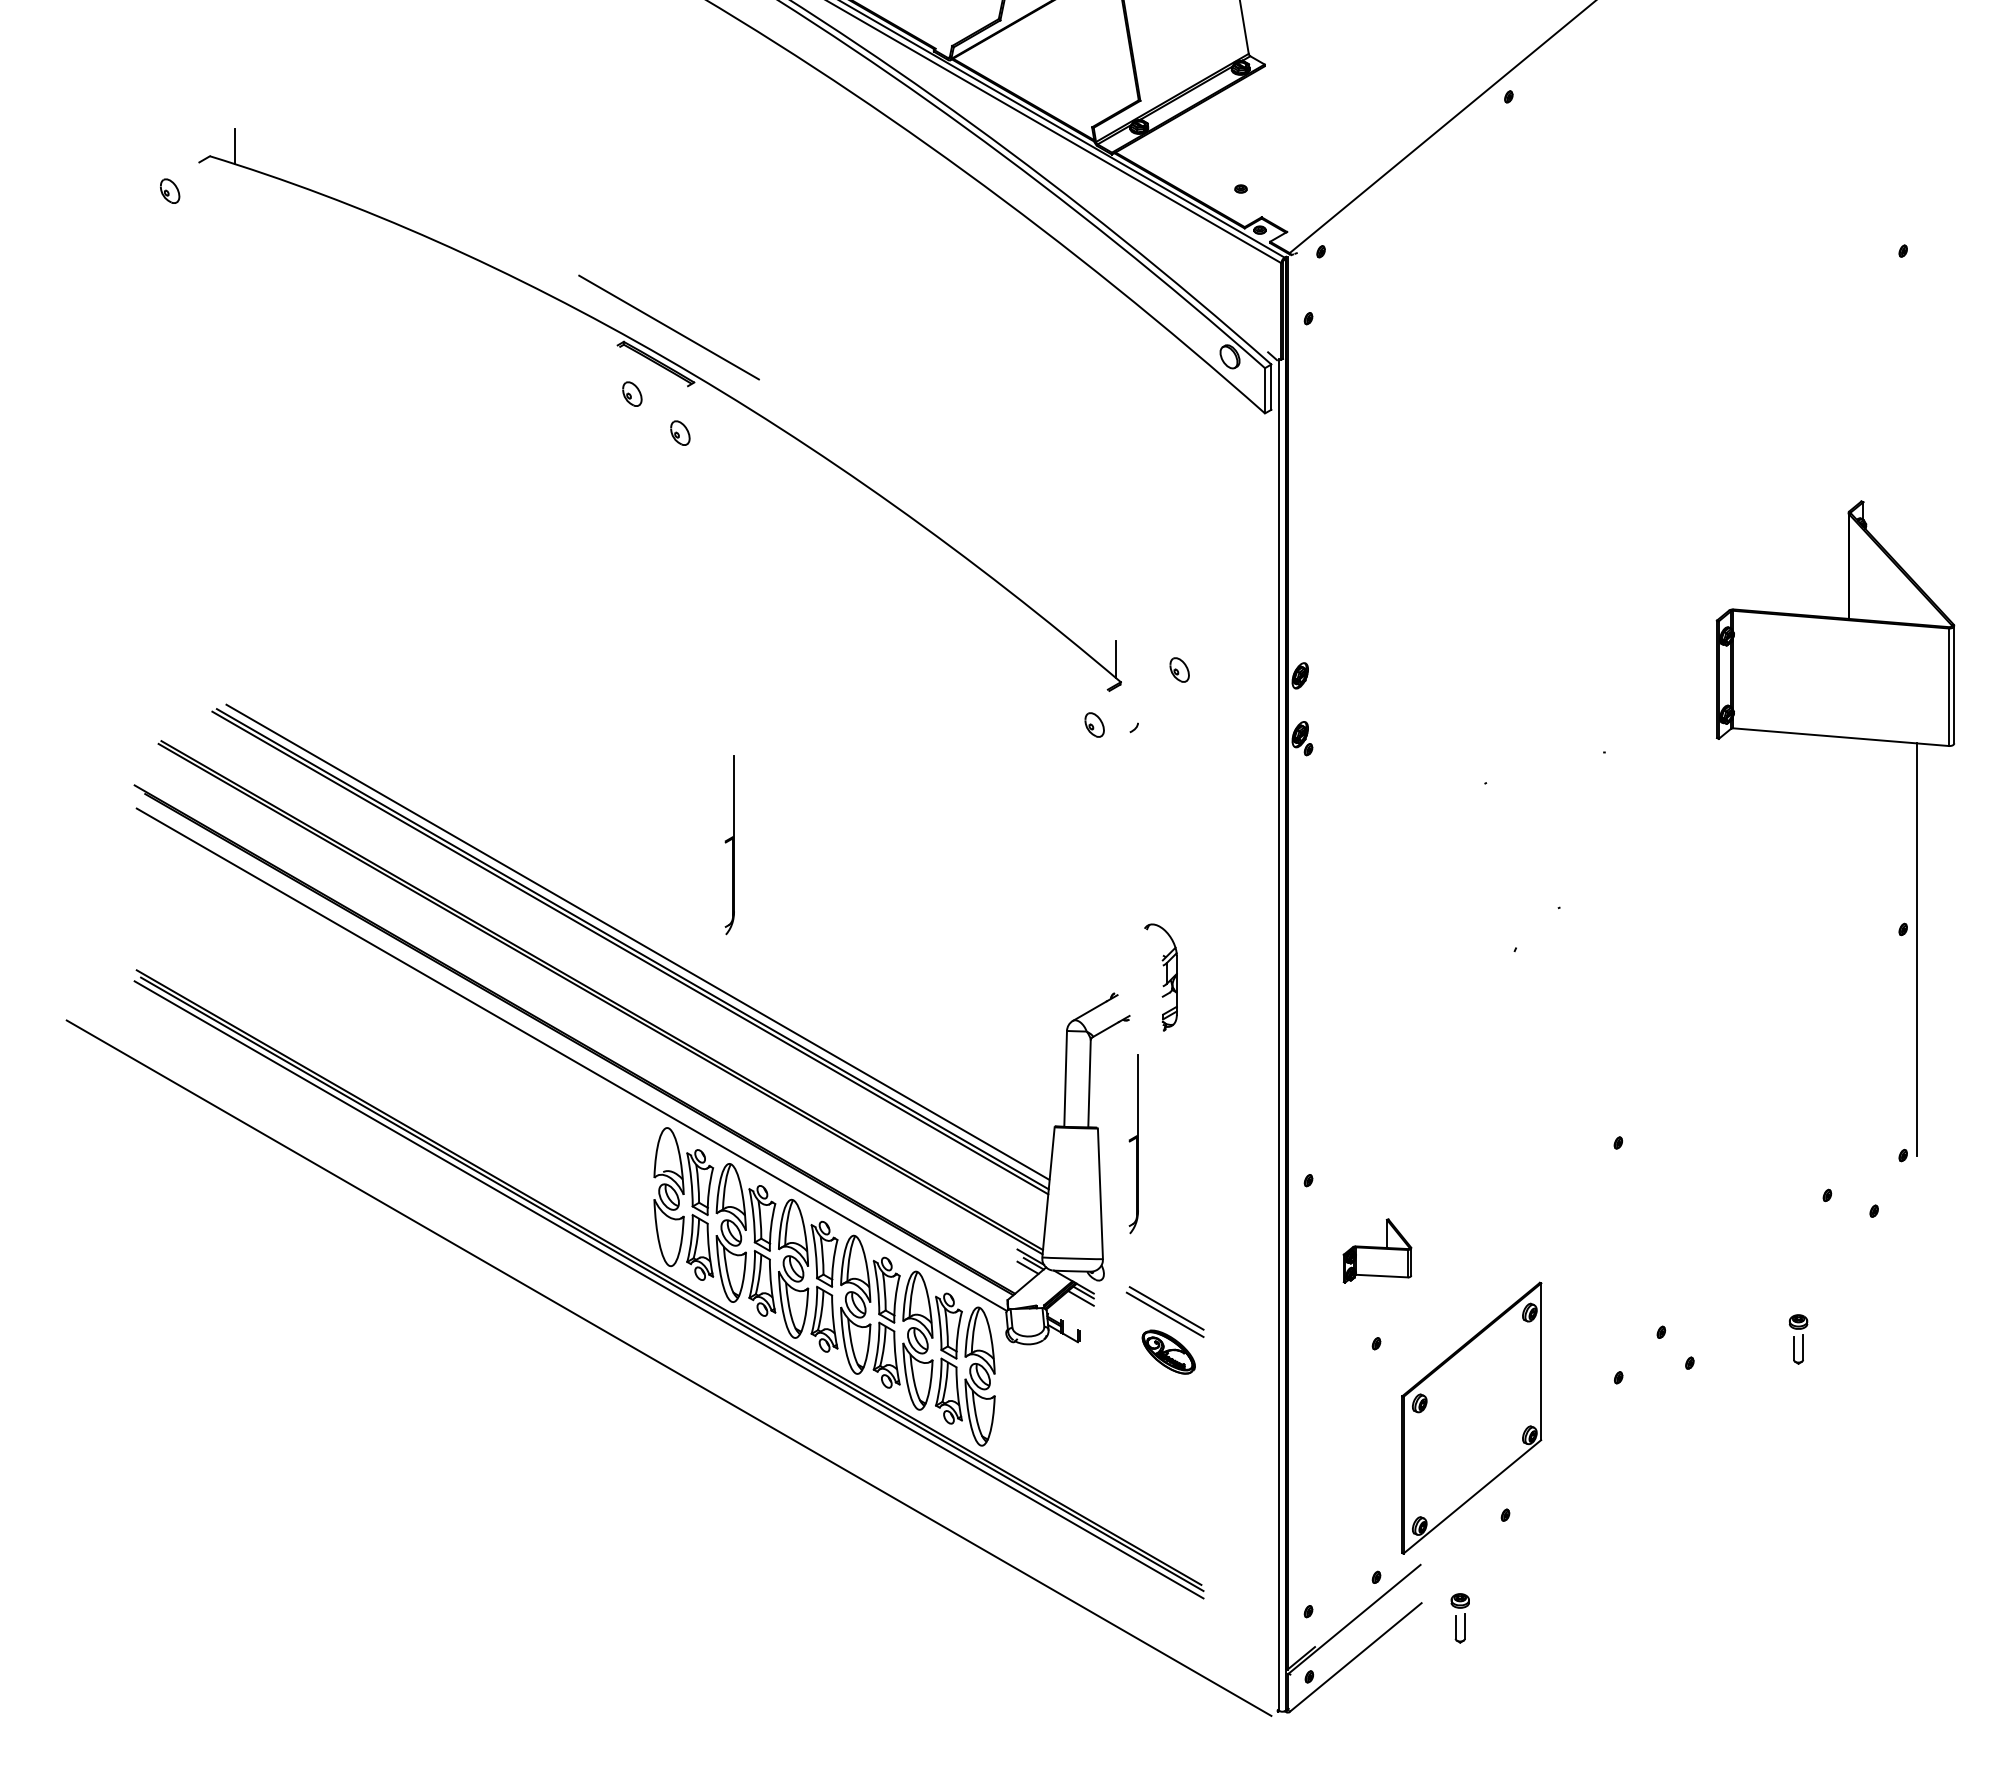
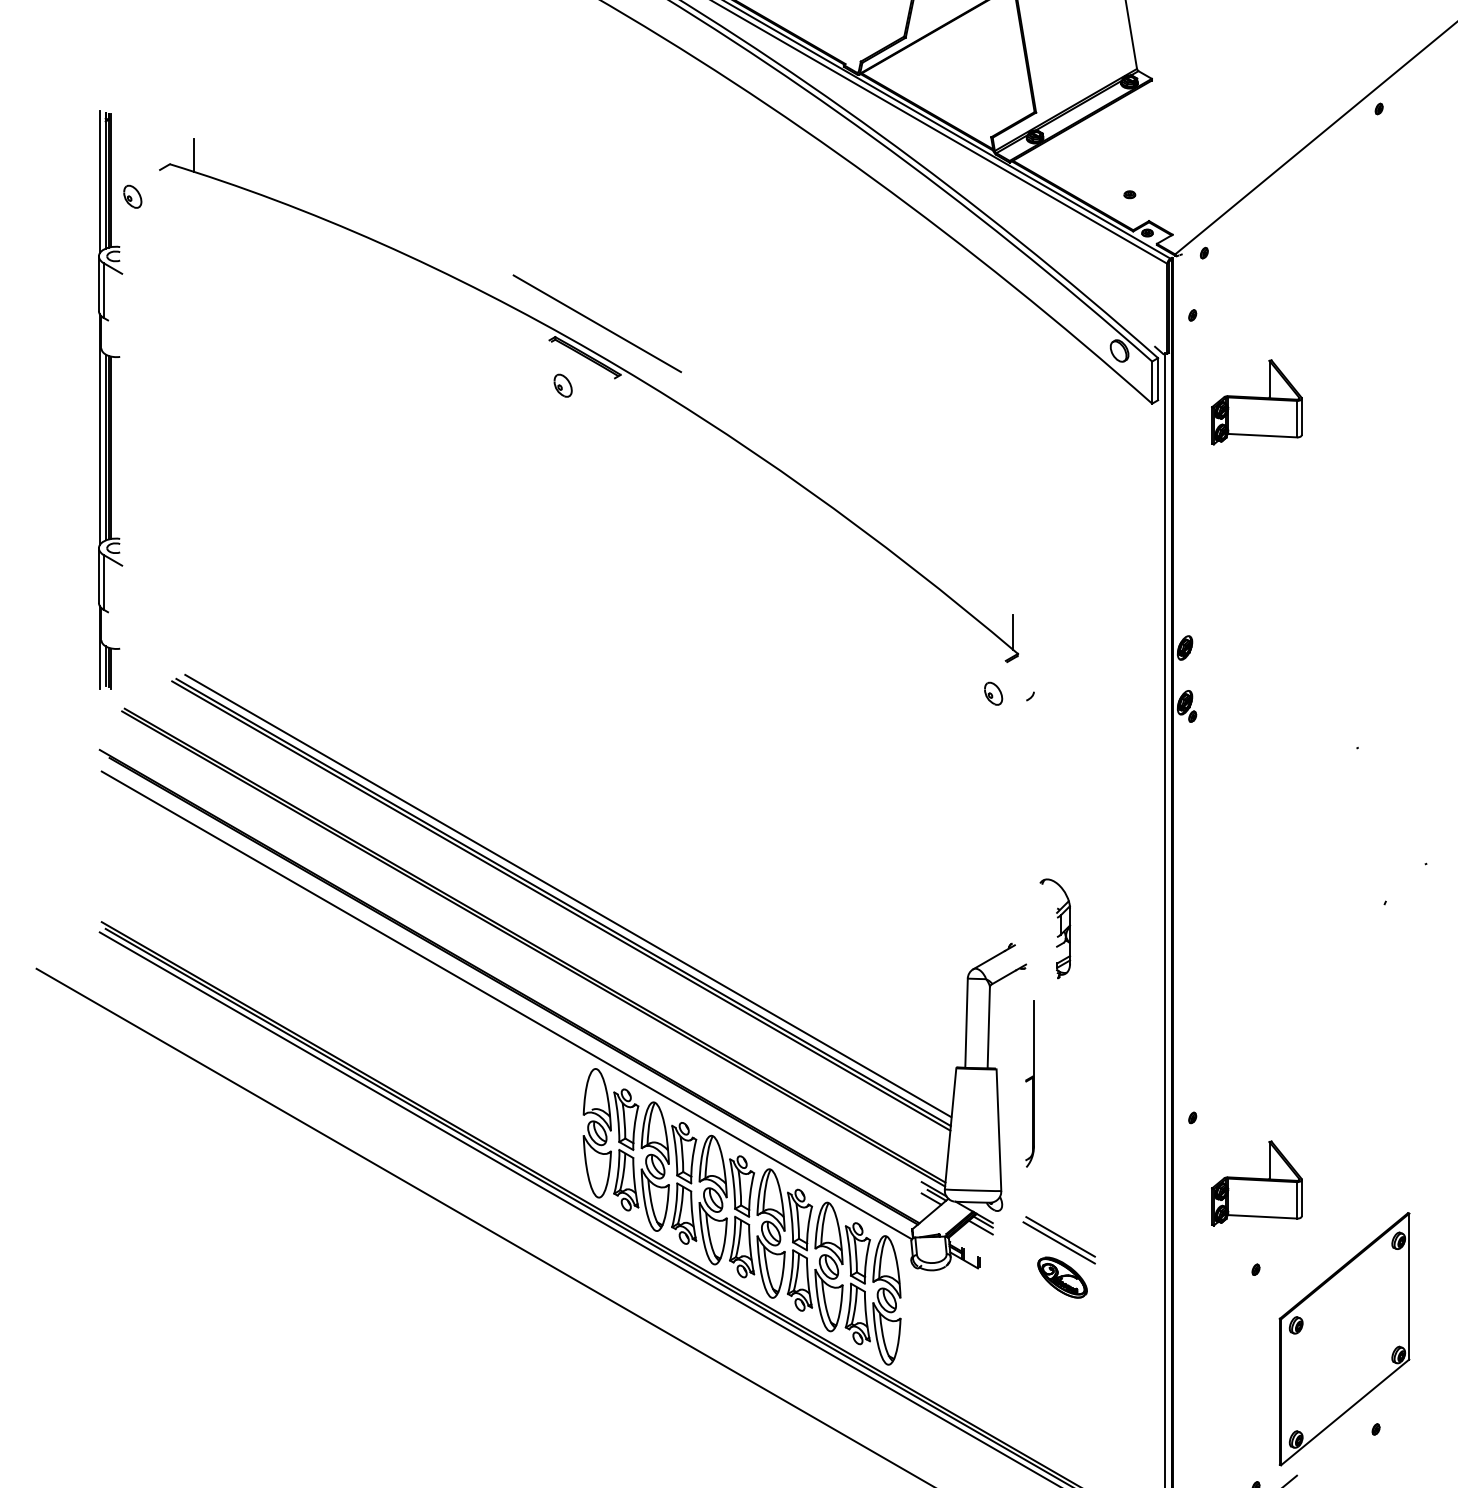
part: (145, 409) -> (109, 400), added
part: (1377, 411) -> (1256, 401), added
part: (680, 432) -> (607, 421), removed
part: (1179, 669) -> (1072, 642), removed
part: (729, 845) -> (653, 805), removed
part: (1377, 1250) -> (1256, 1182), size x1.43

